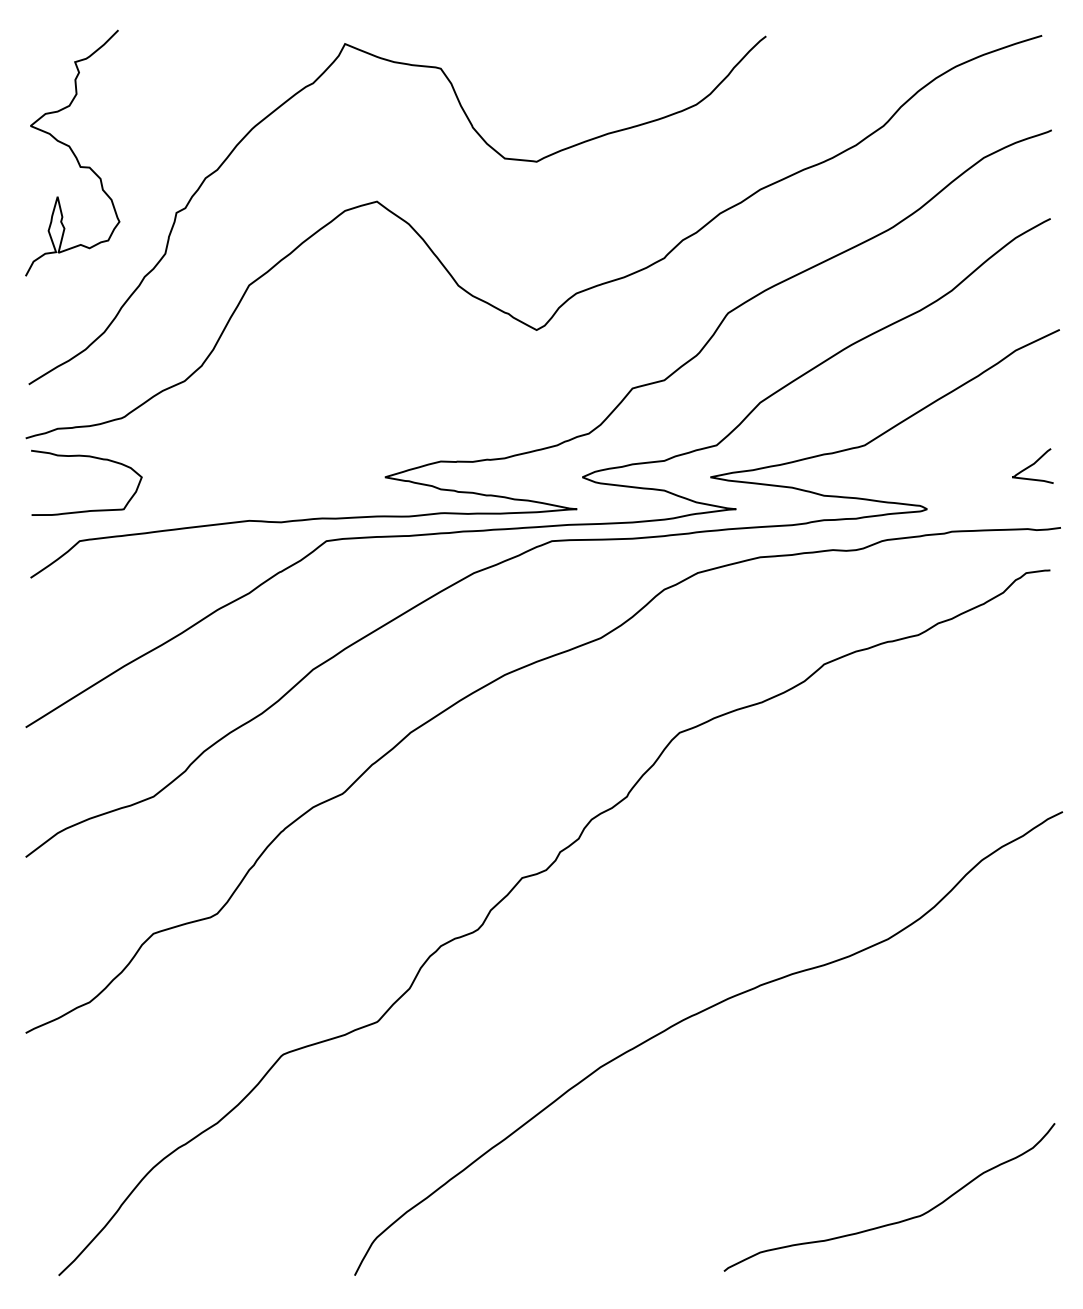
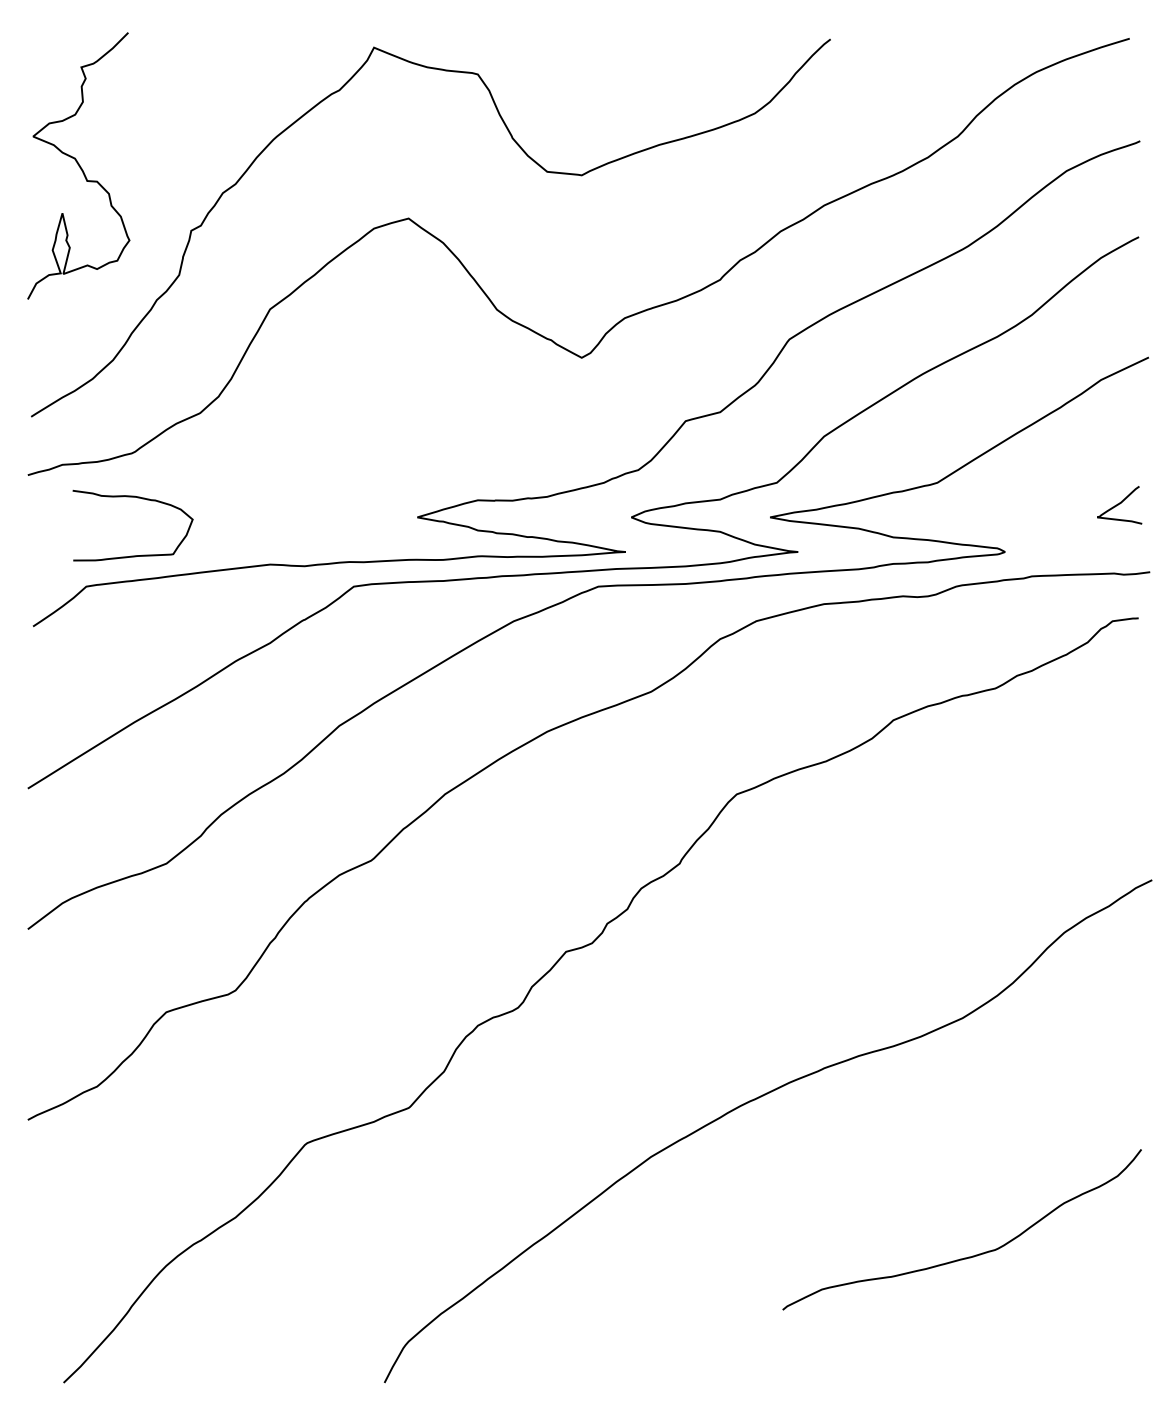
curve: (86, 457) -> (132, 498), moved
curve: (897, 1221) -> (970, 1255), moved

